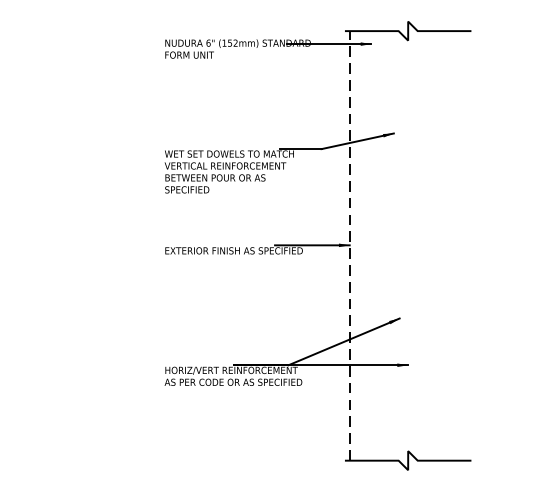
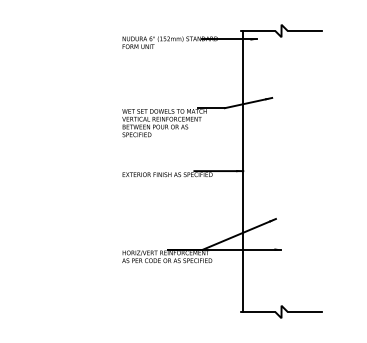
line: (350, 245) -> (243, 171), dashed -> solid

